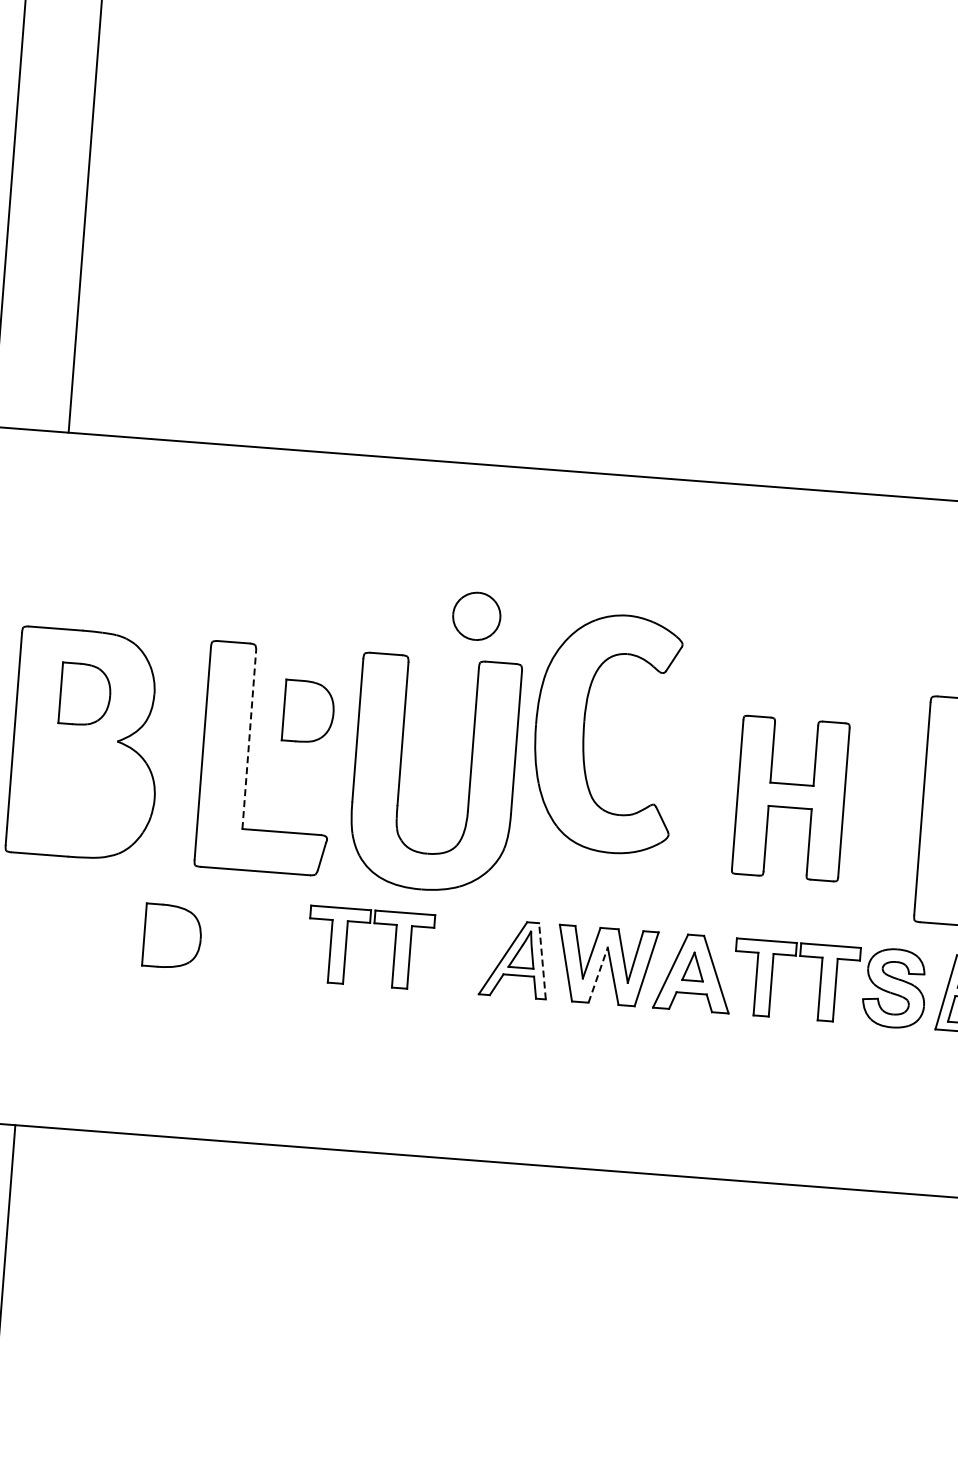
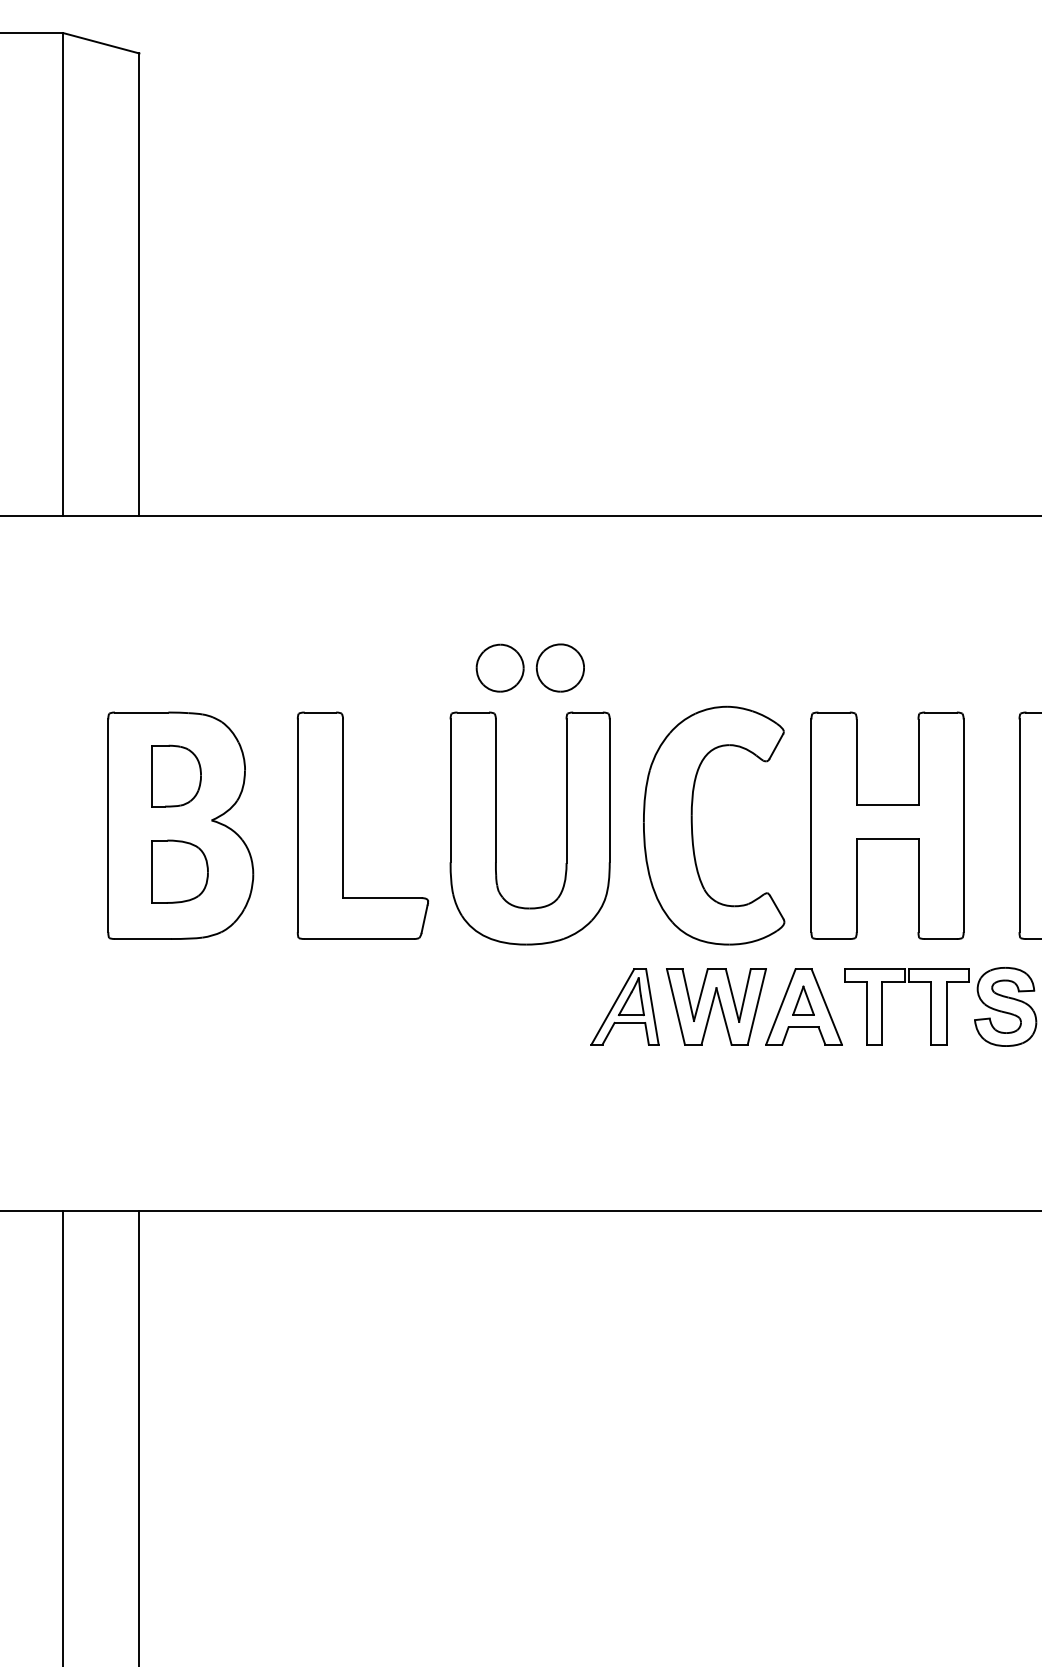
part: (416, 611) -> (499, 667), added
part: (309, 711) -> (400, 775), removed
part: (584, 731) -> (692, 825), moved
line: (249, 739) -> (343, 808), dashed -> solid
part: (790, 798) -> (887, 825), size x1.43
part: (172, 936) -> (179, 871), moved
part: (346, 945) -> (455, 1006), removed
line: (542, 960) -> (652, 1006), dashed -> solid
line: (598, 974) -> (709, 1015), dashed -> solid

